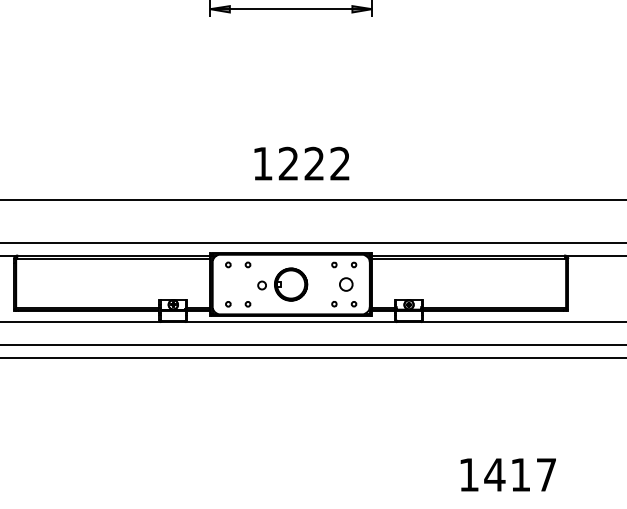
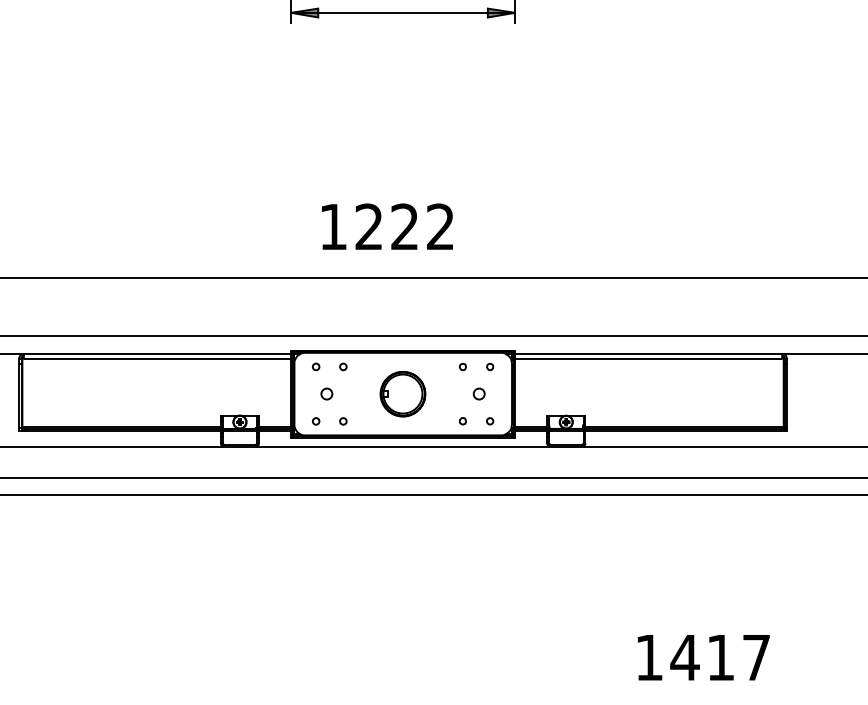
text: (301, 163) -> (386, 226), moved
circle: (345, 284) -> (478, 394), size x0.62
circle: (261, 285) -> (326, 394), moved

